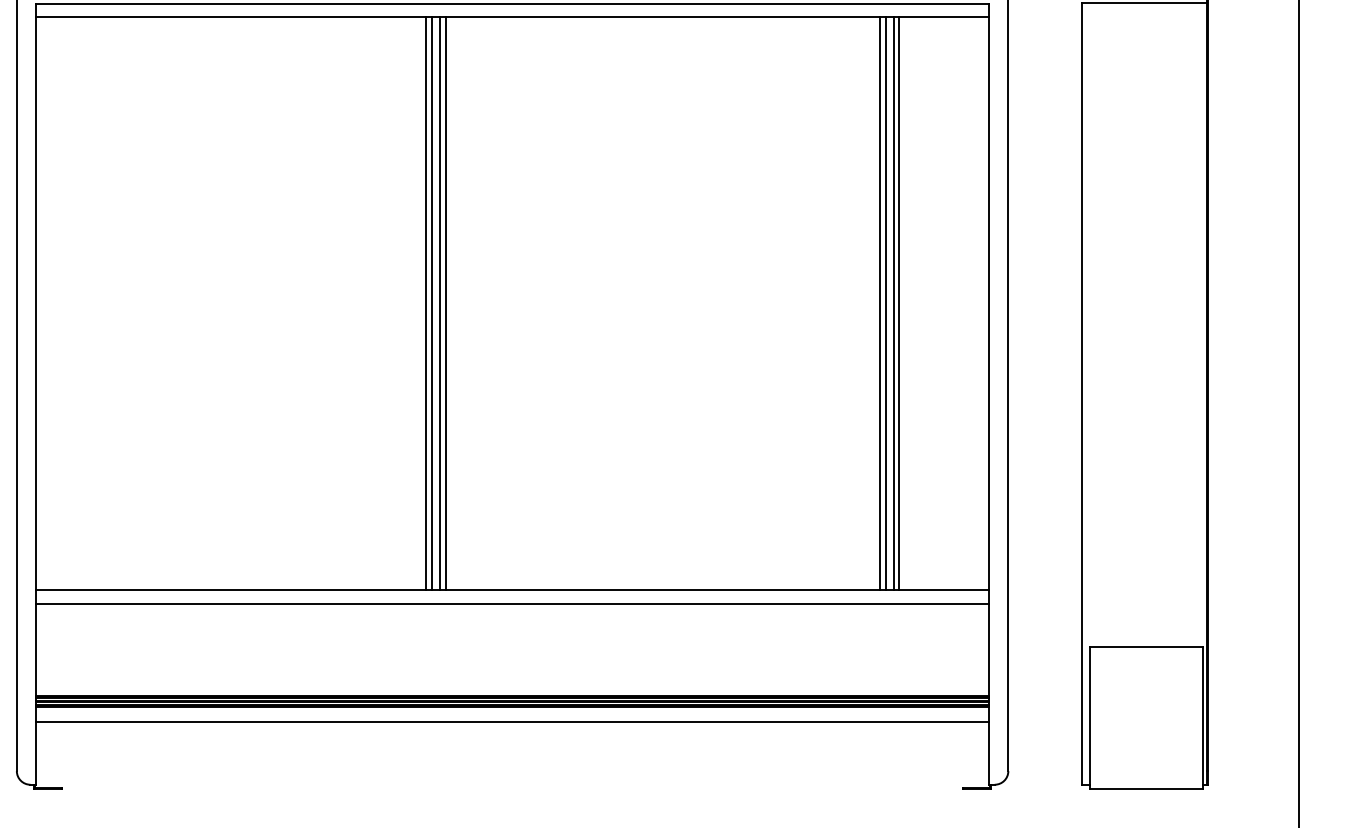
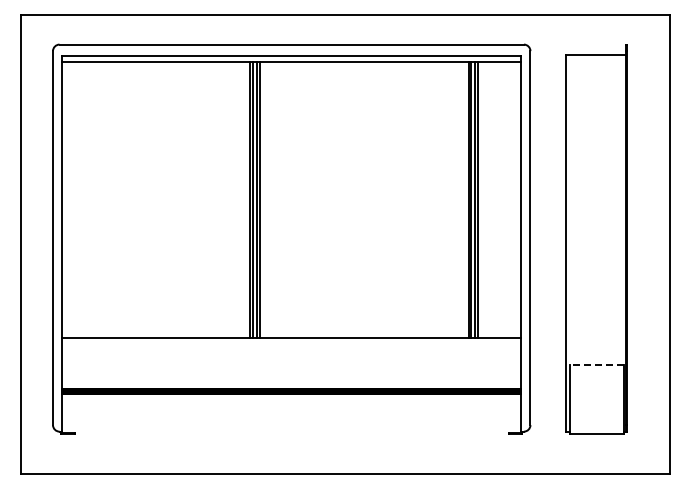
line: (512, 603) -> (291, 344), removed
line: (1145, 647) -> (596, 365), solid -> dashed
line: (512, 722) -> (291, 401), removed

